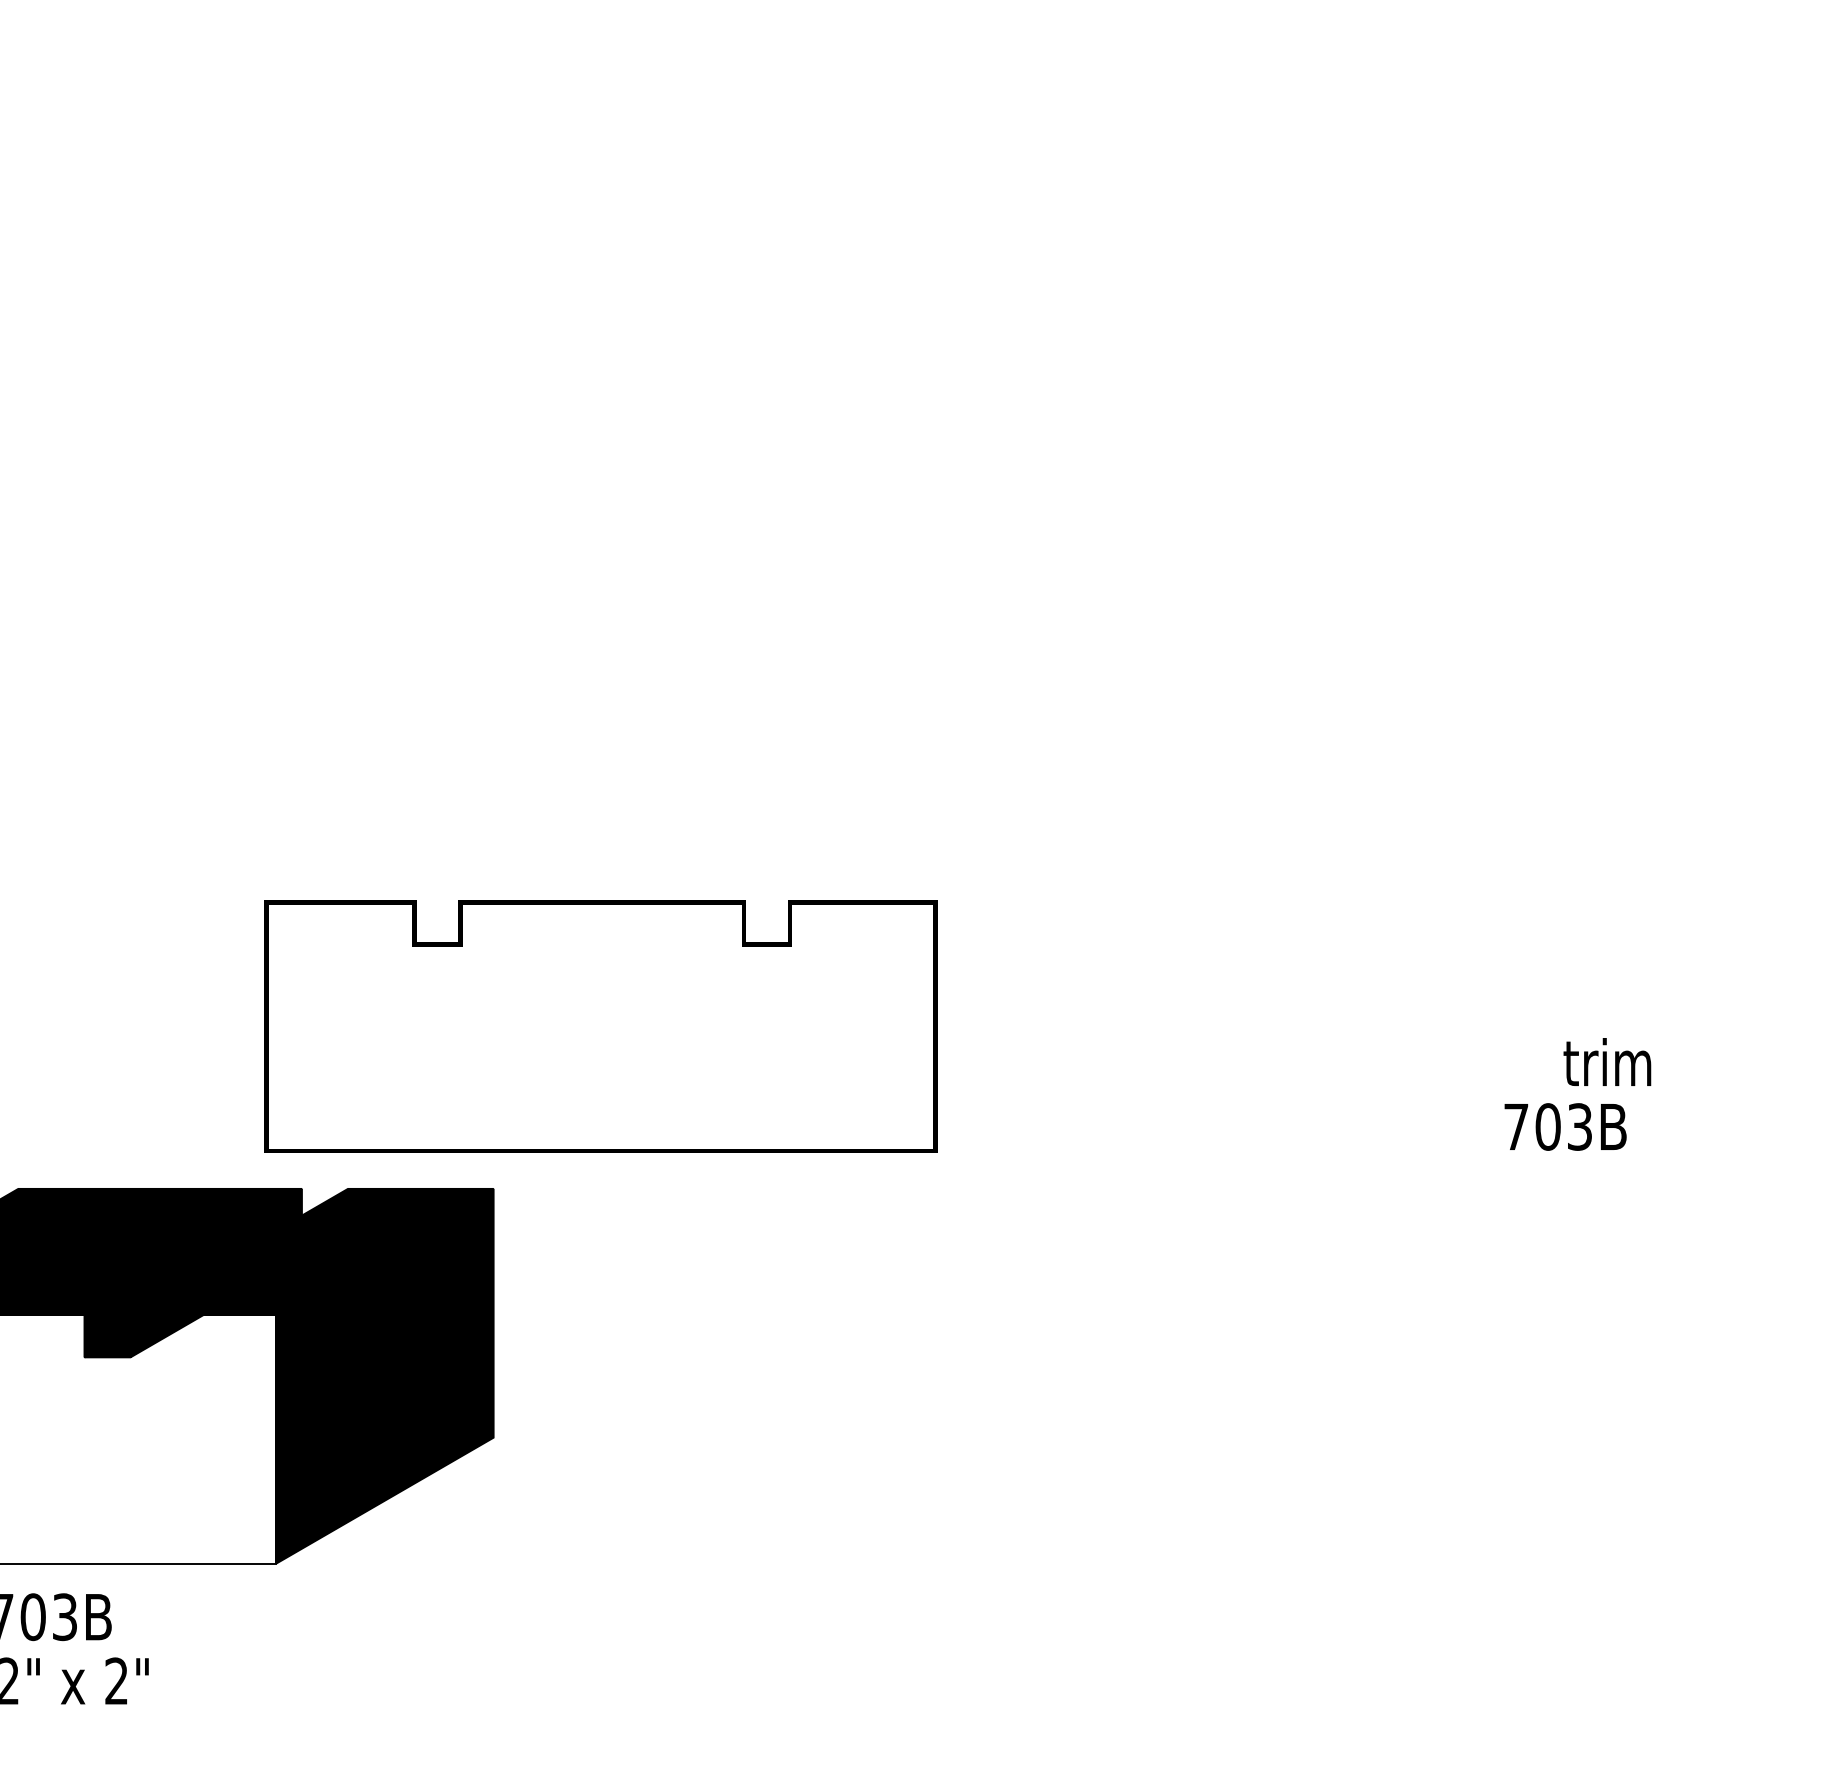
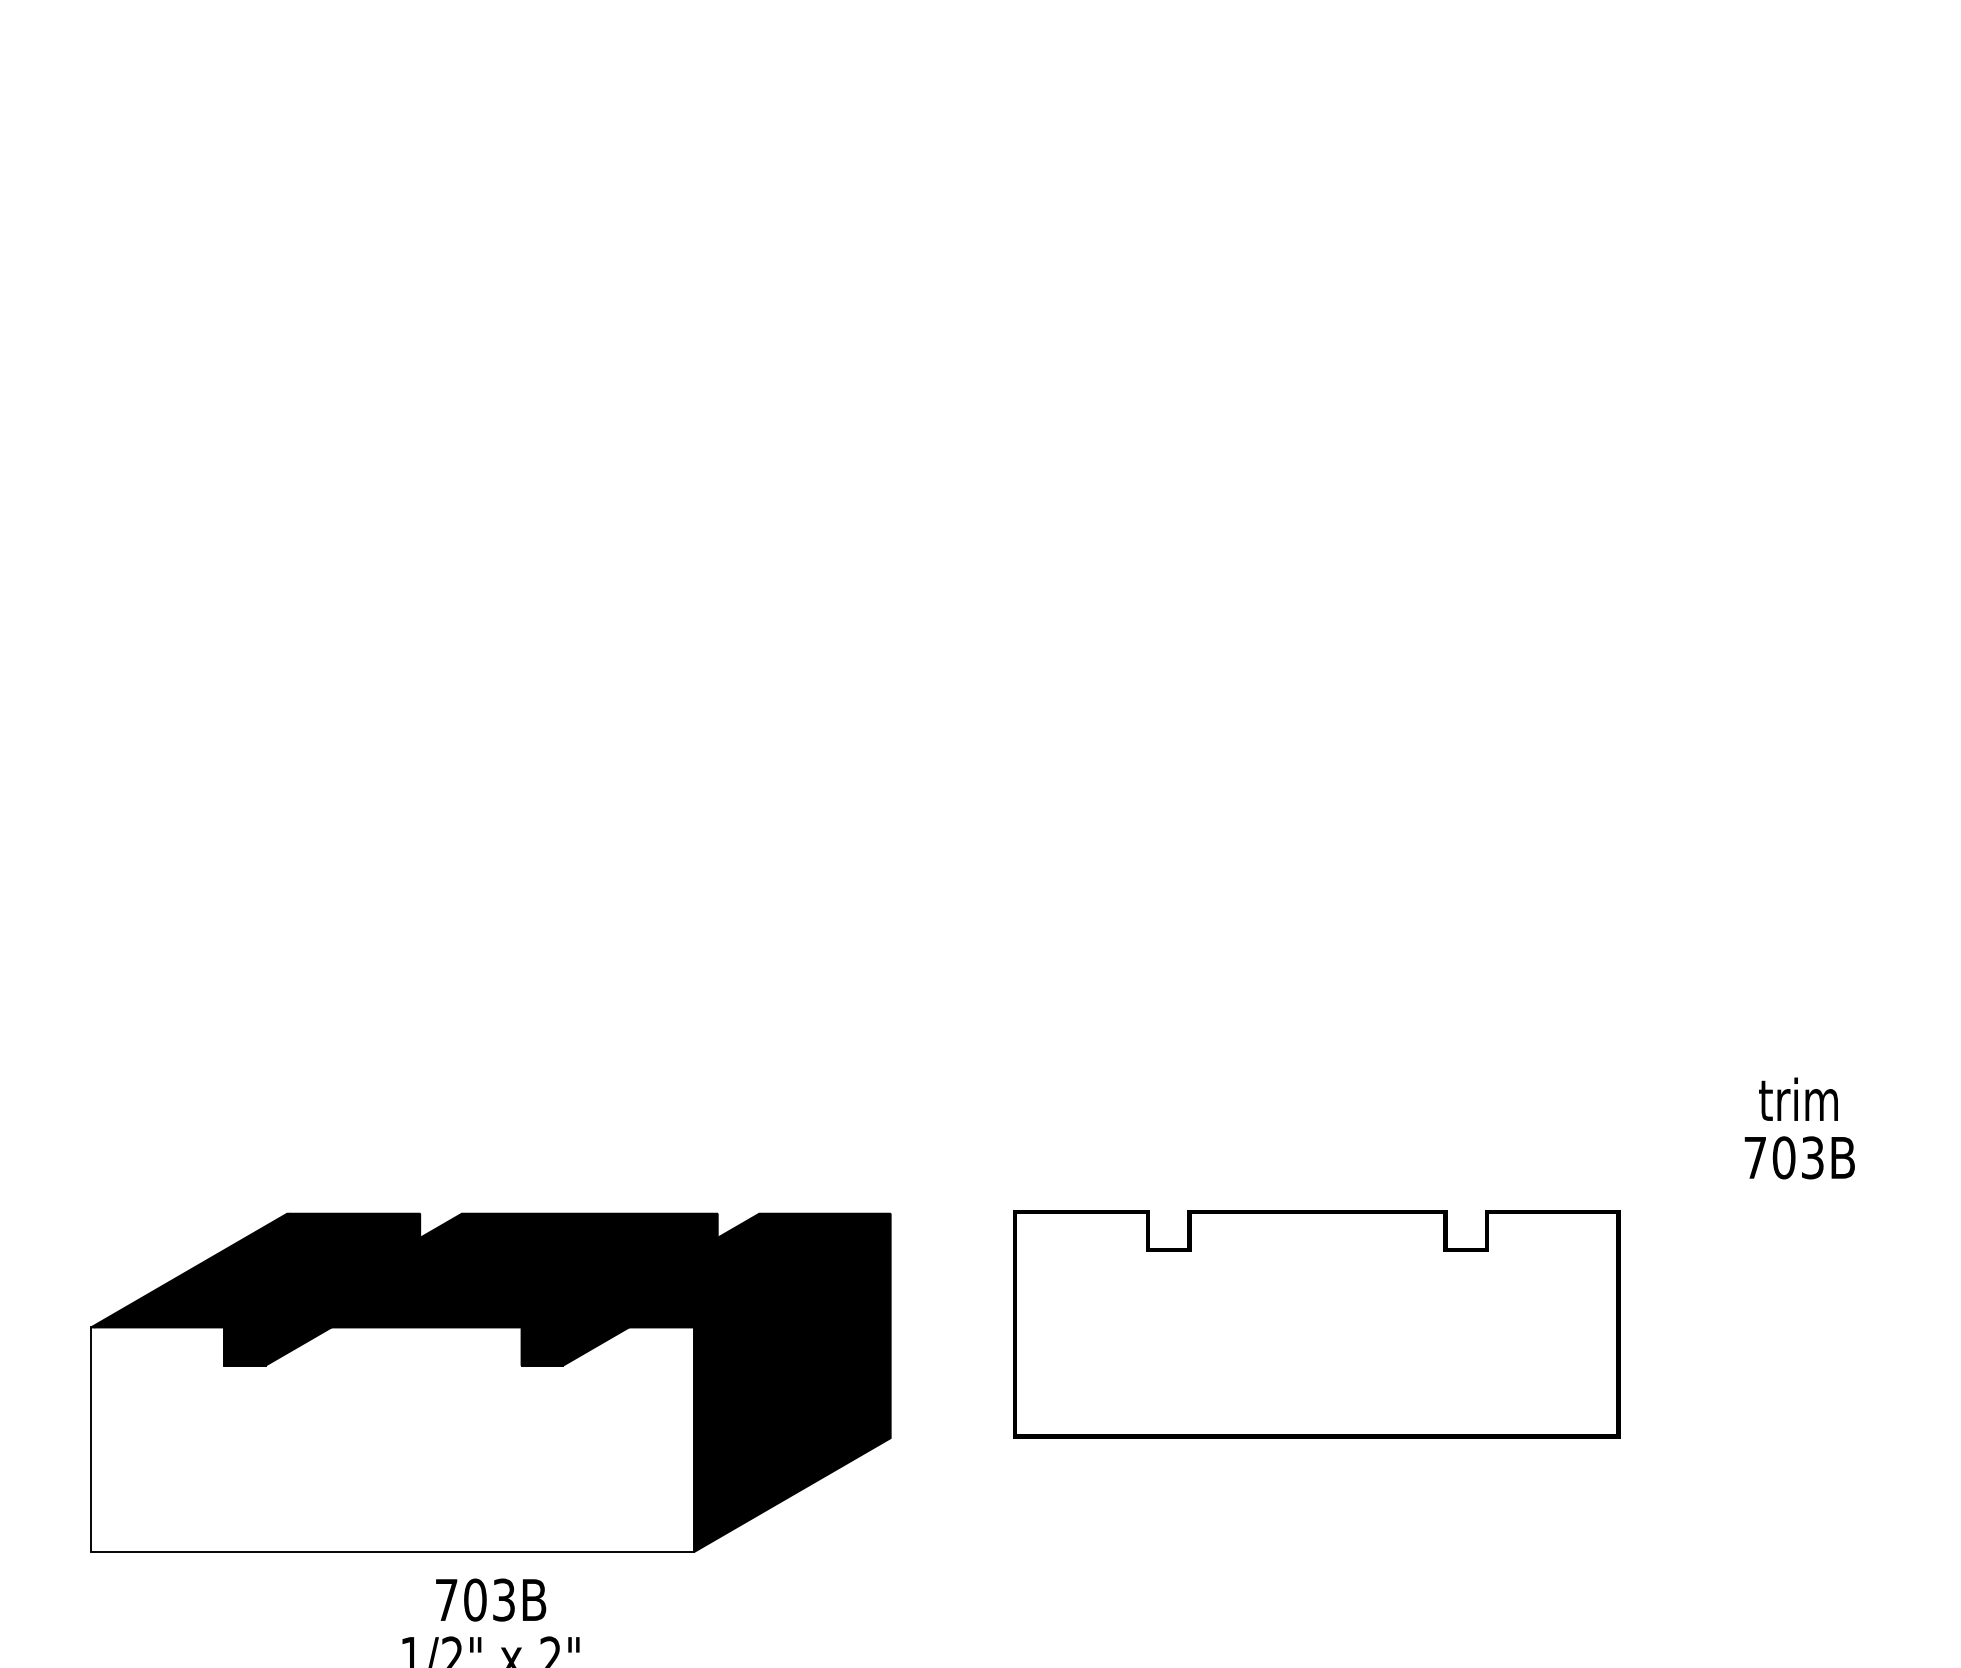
part: (600, 1026) -> (1316, 1324), moved
text: (1607, 1061) -> (1798, 1098), moved
text: (1565, 1126) -> (1799, 1157), moved

